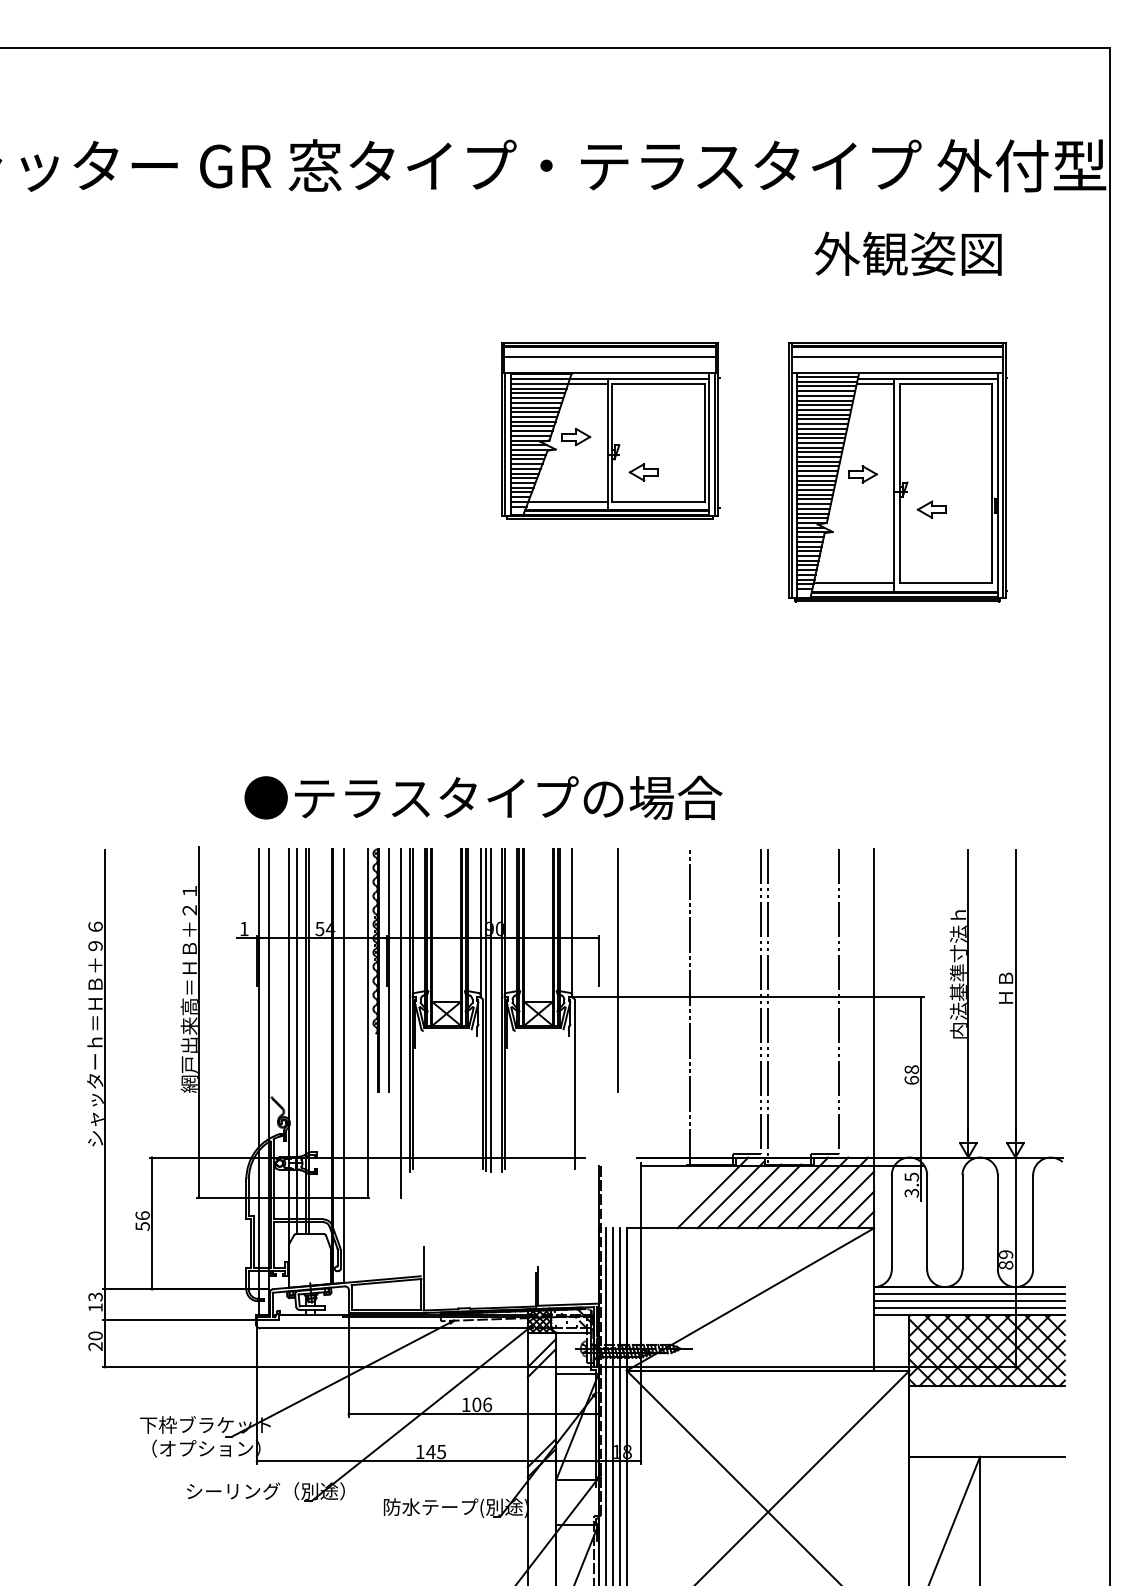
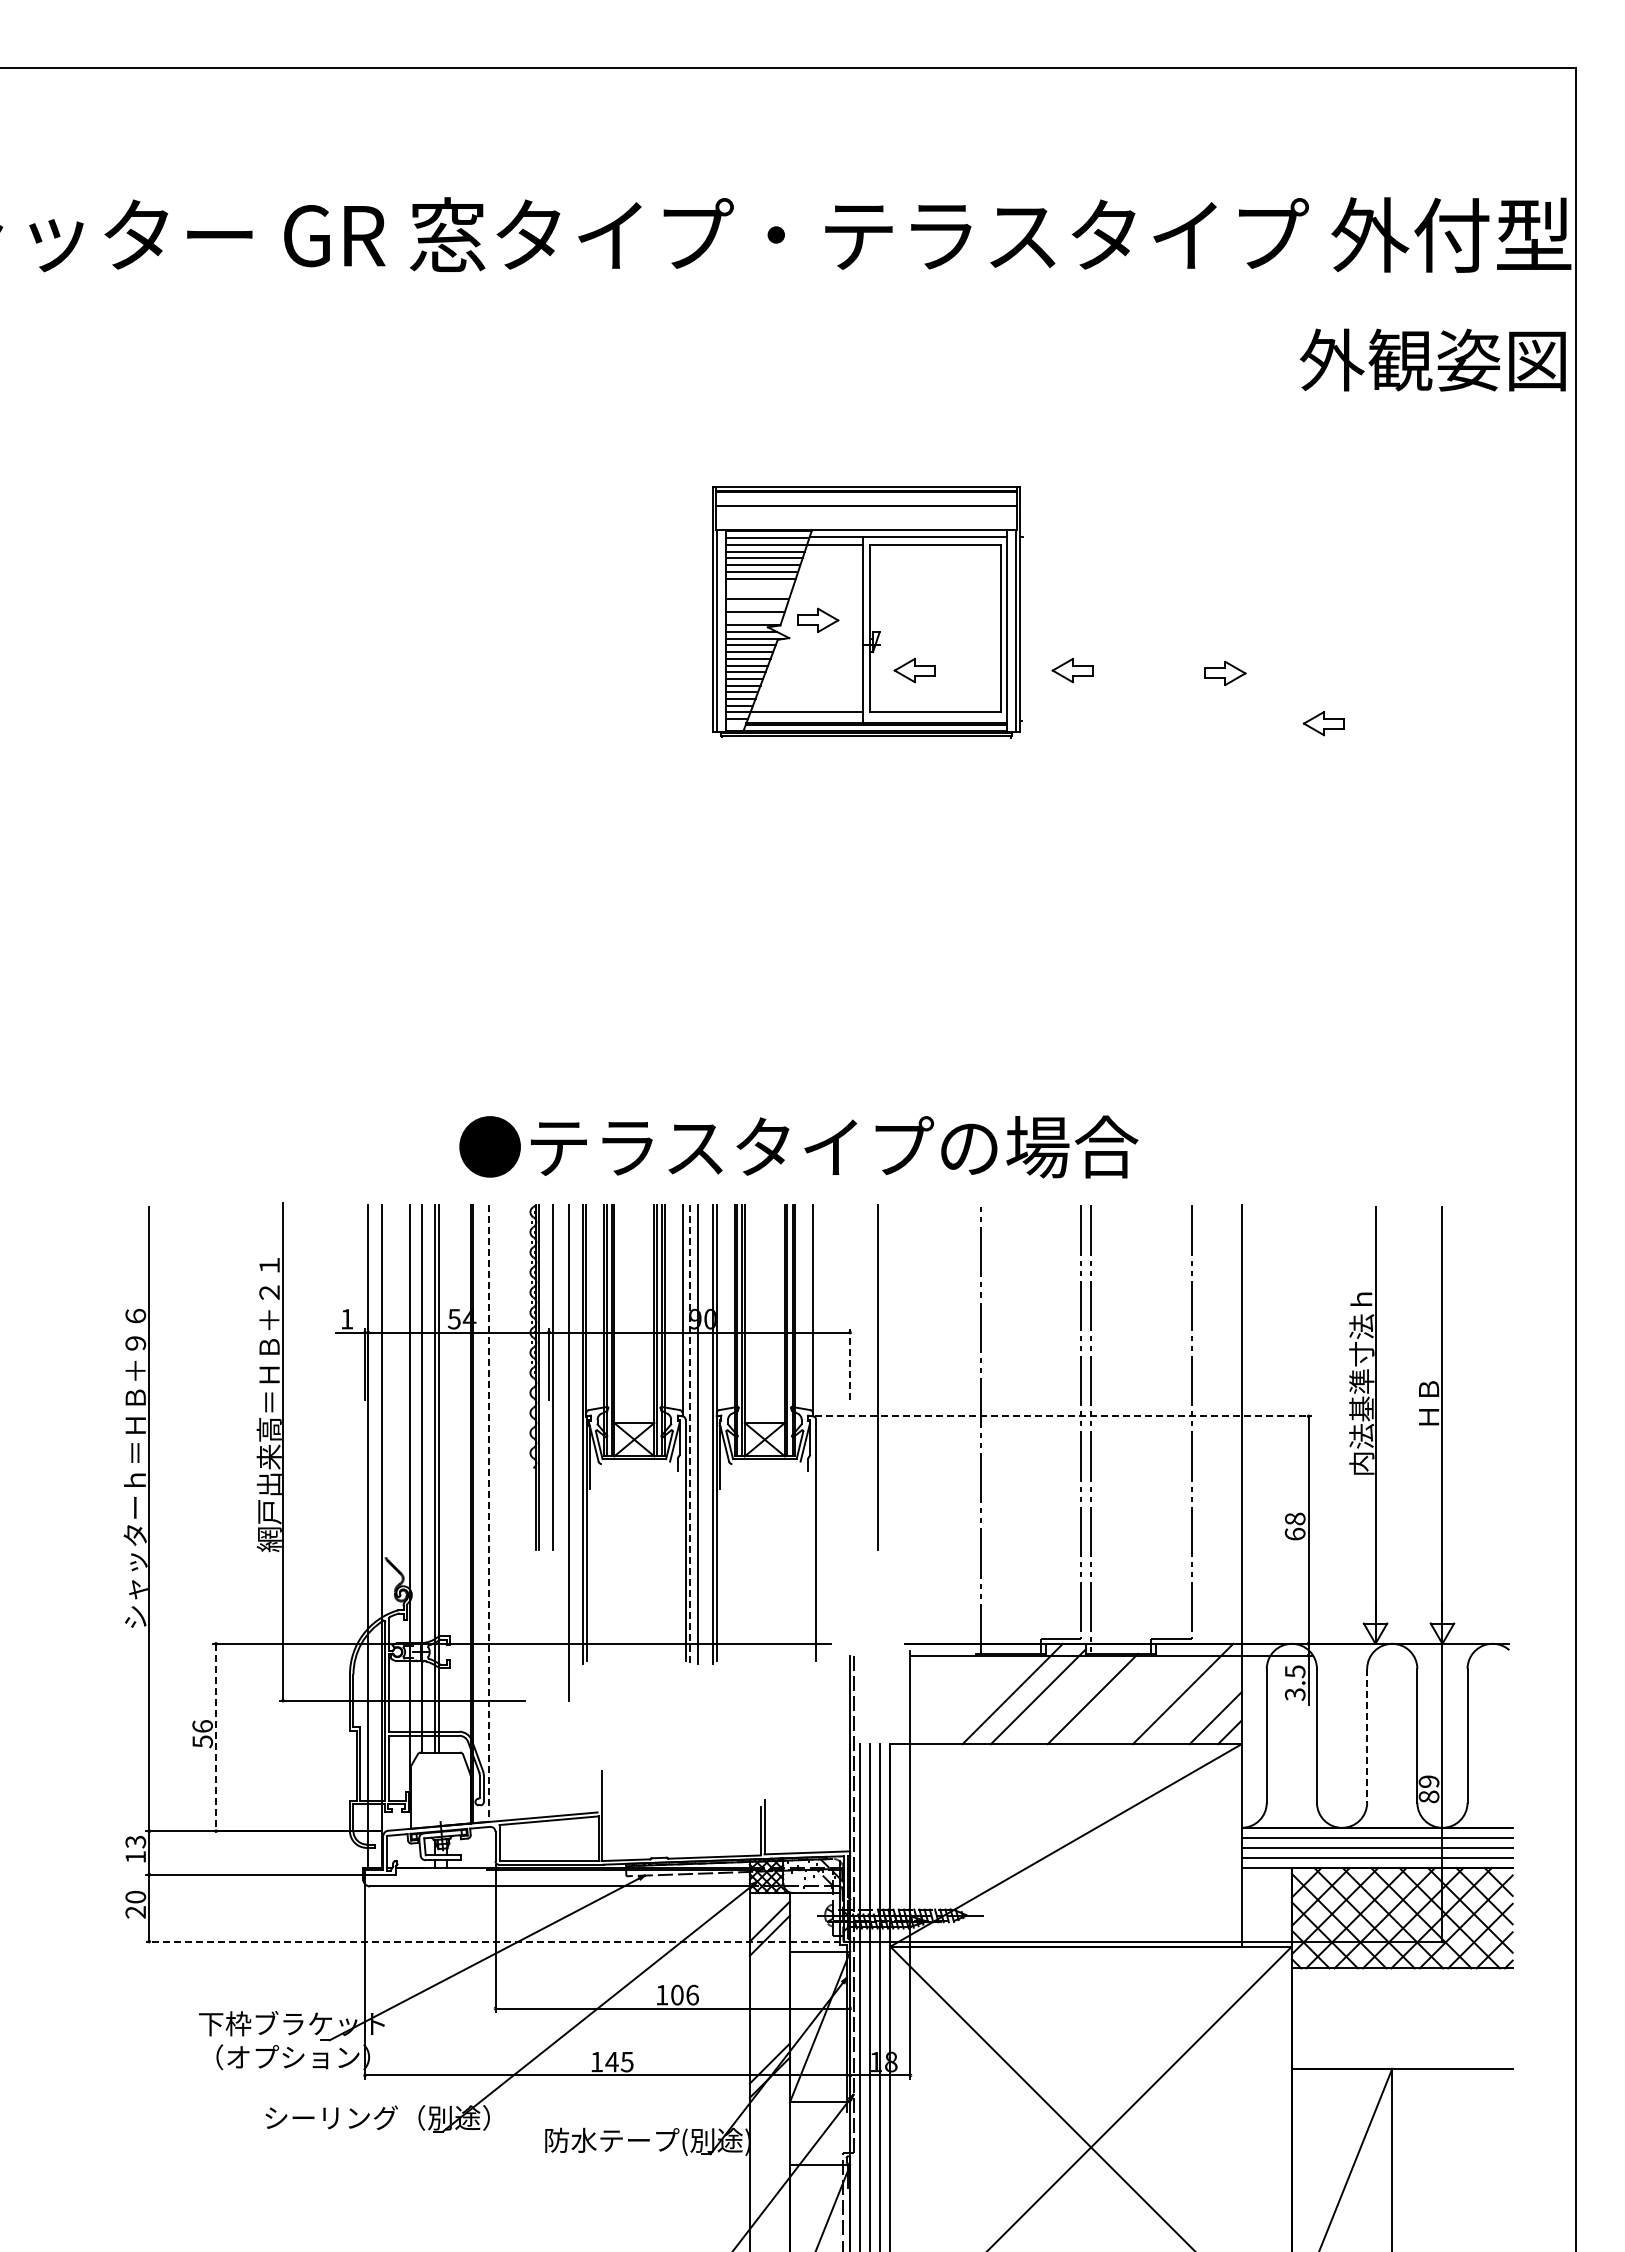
text: (907, 253) -> (1432, 359), moved
line: (534, 412) -> (759, 585), removed
line: (533, 416) -> (758, 591), removed
line: (532, 426) -> (756, 605), removed
line: (531, 435) -> (754, 618), removed
part: (755, 472) -> (1072, 670), added
part: (897, 472) -> (1275, 670), removed
text: (483, 797) -> (798, 1146), moved
line: (598, 960) -> (850, 1363), solid -> dashed
line: (748, 997) -> (1063, 1416), solid -> dashed
line: (486, 1010) -> (690, 1435), solid -> dashed
line: (367, 1022) -> (522, 1452), removed
line: (343, 1066) -> (488, 1514), solid -> dashed
line: (793, 1192) -> (1126, 1693), removed
line: (812, 1192) -> (1154, 1693), removed
line: (749, 1196) -> (1064, 1698), removed
line: (845, 1199) -> (1201, 1703), removed
line: (962, 1222) -> (1367, 1735), solid -> dashed
line: (152, 1223) -> (216, 1737), solid -> dashed
line: (347, 1367) -> (493, 1941), solid -> dashed

